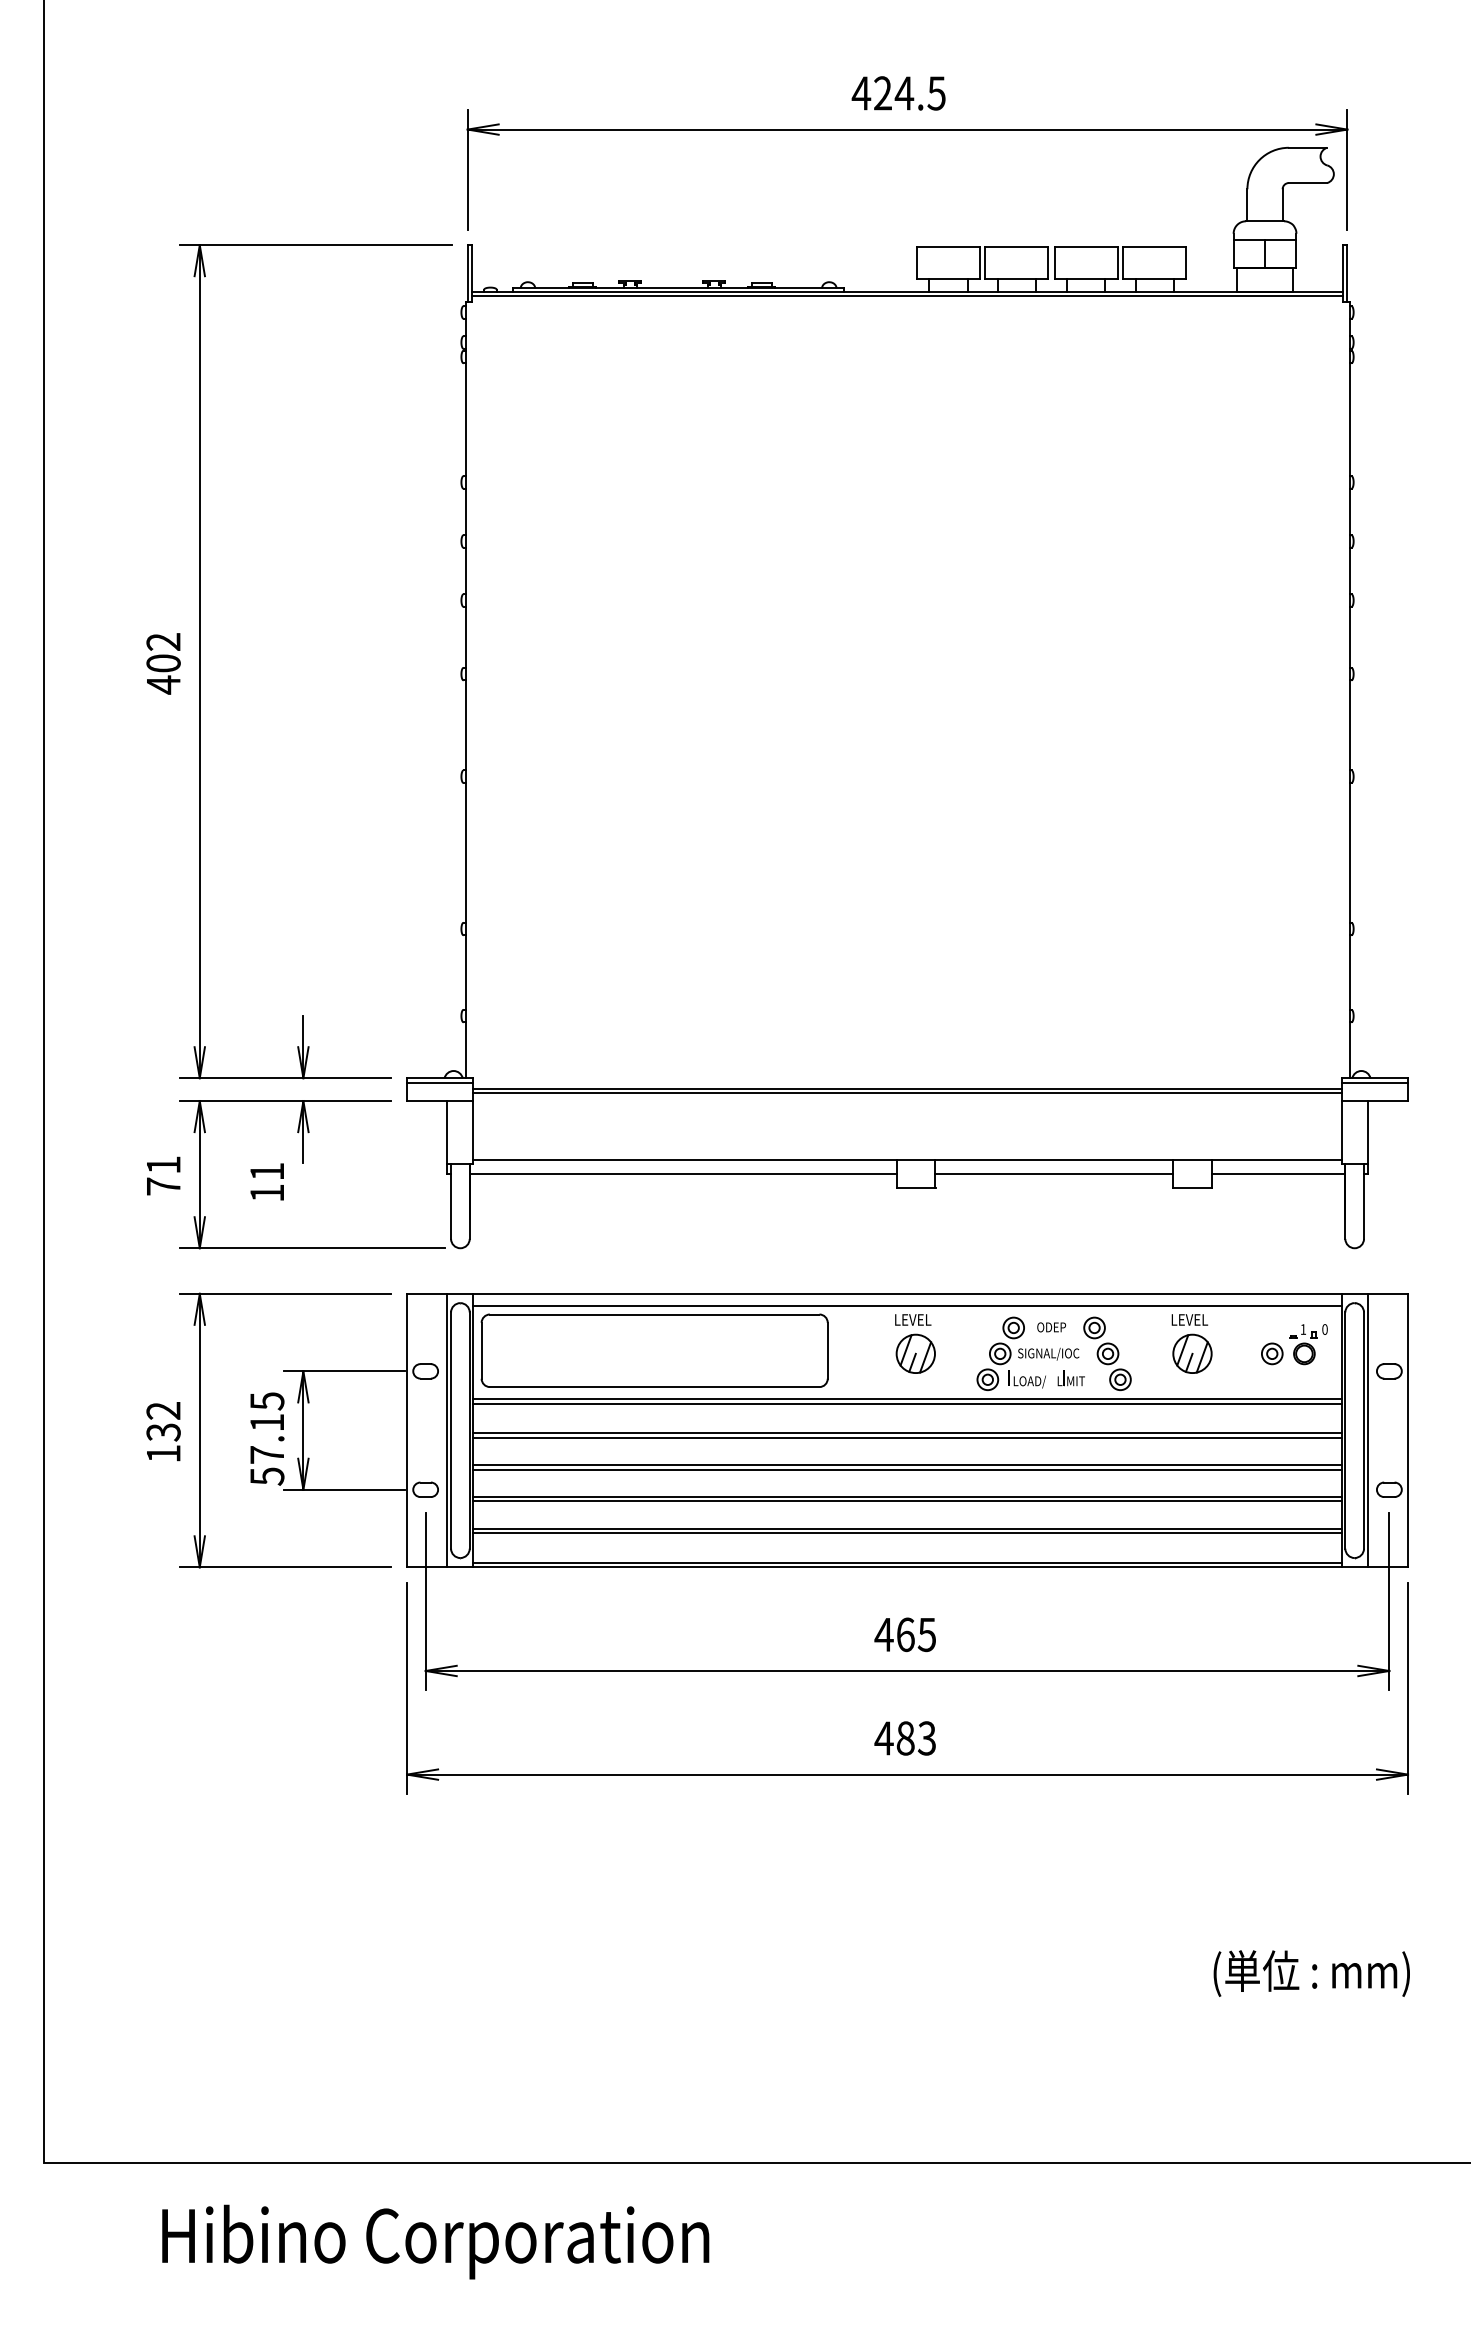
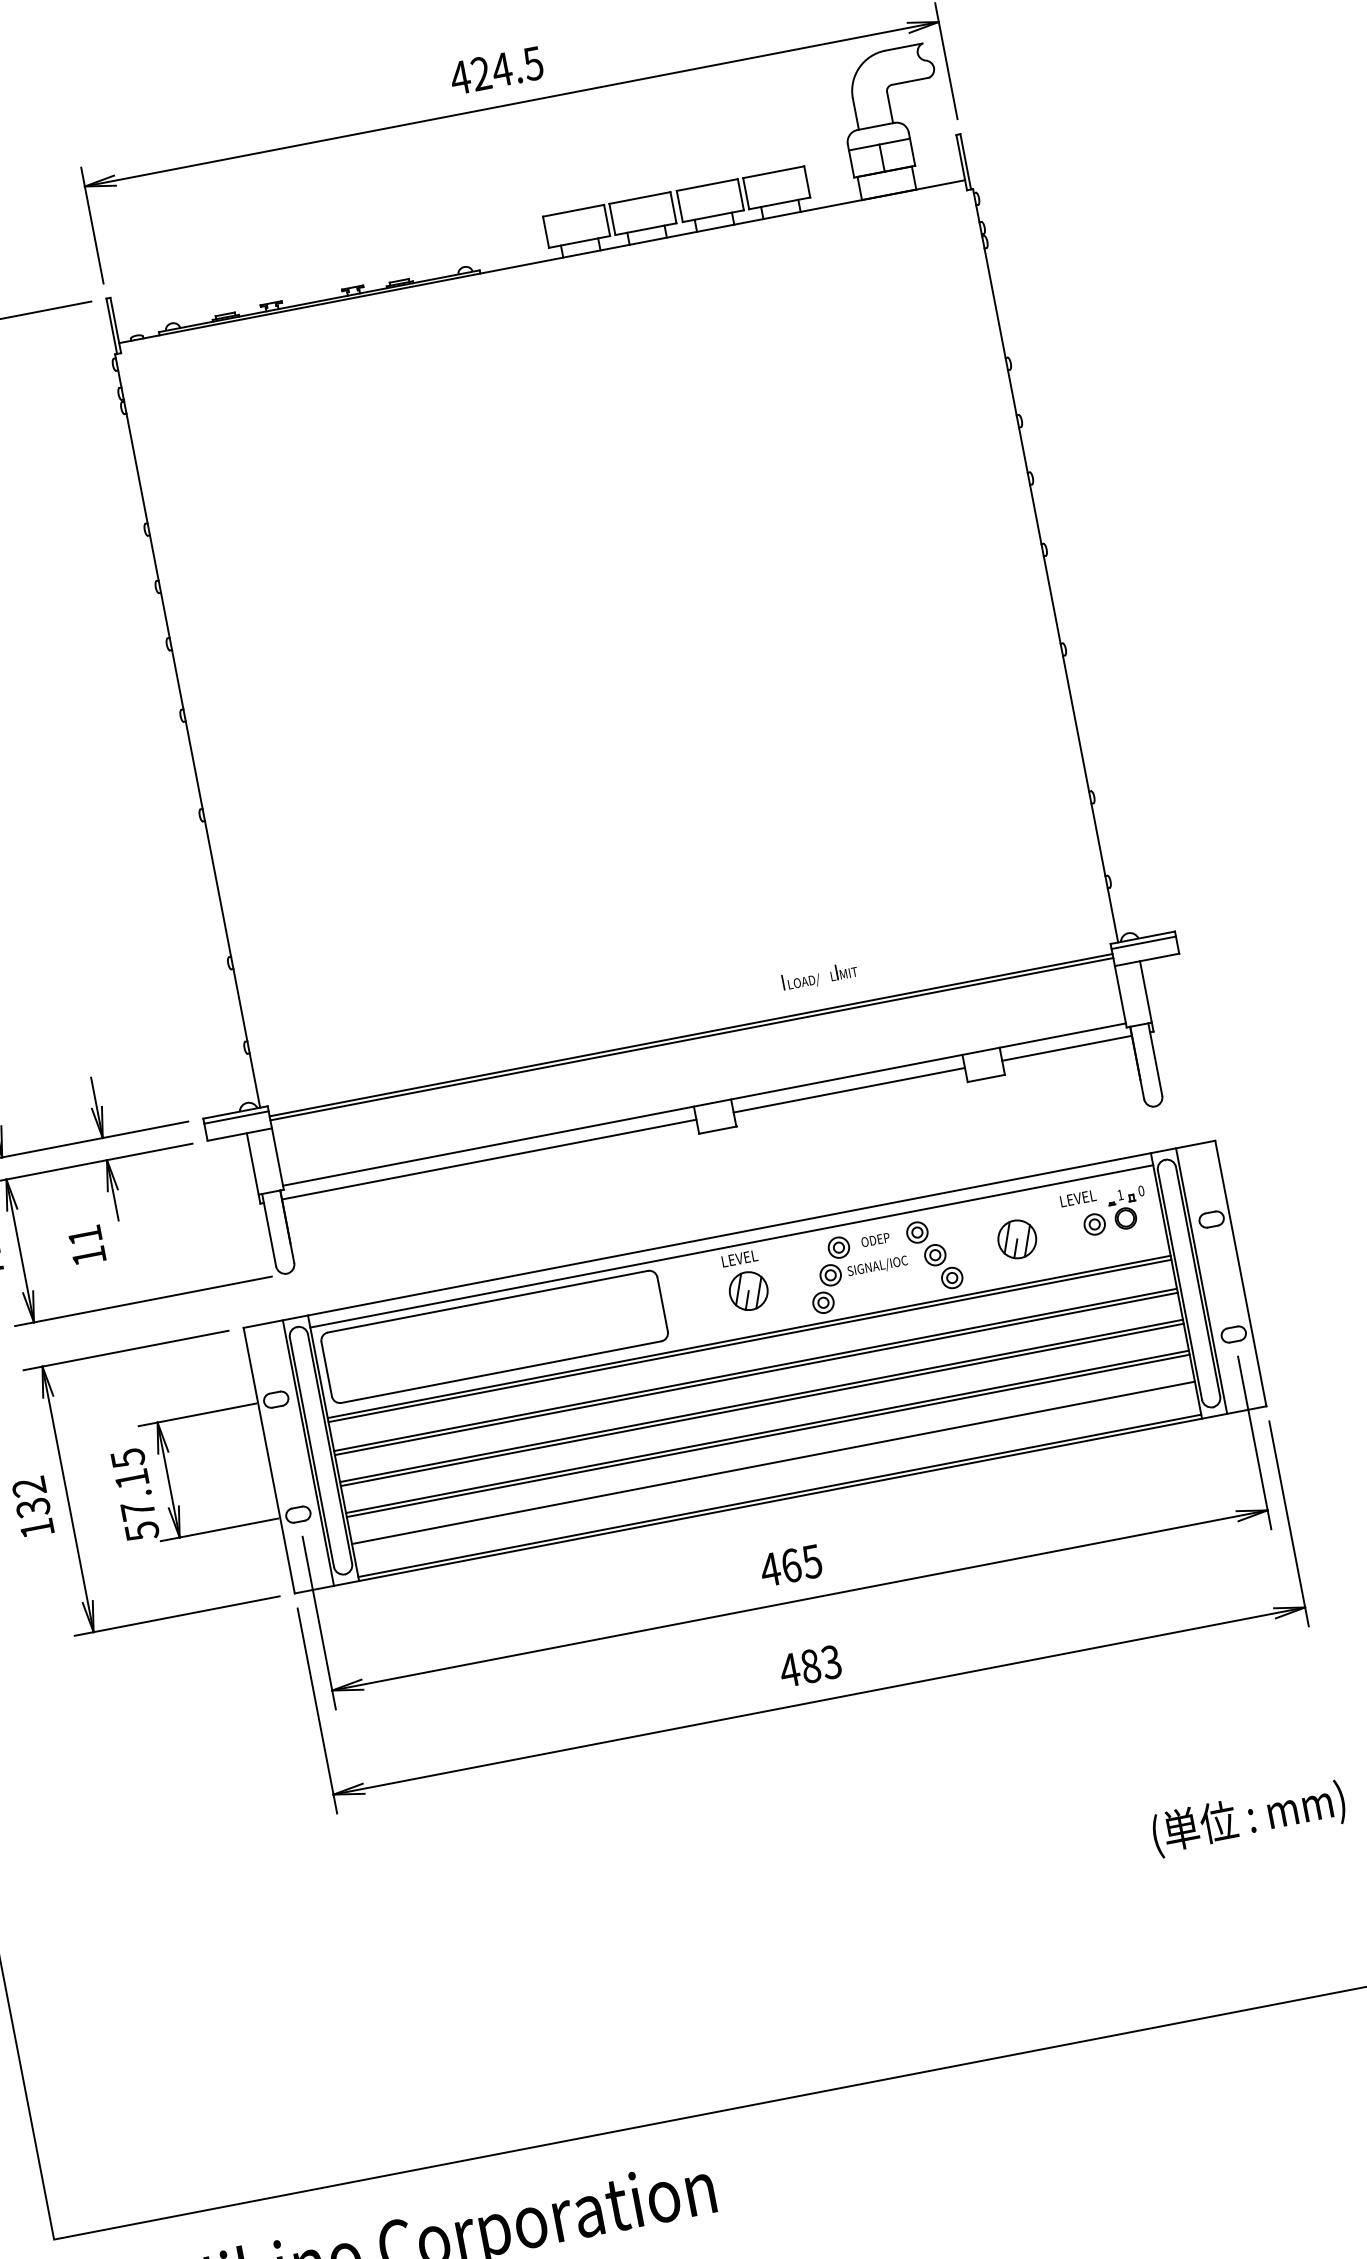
line: (907, 295) -> (542, 265), removed
text: (1189, 1319) -> (1077, 1198), moved
text: (1046, 1379) -> (819, 977), moved
line: (907, 1533) -> (774, 1467), removed

